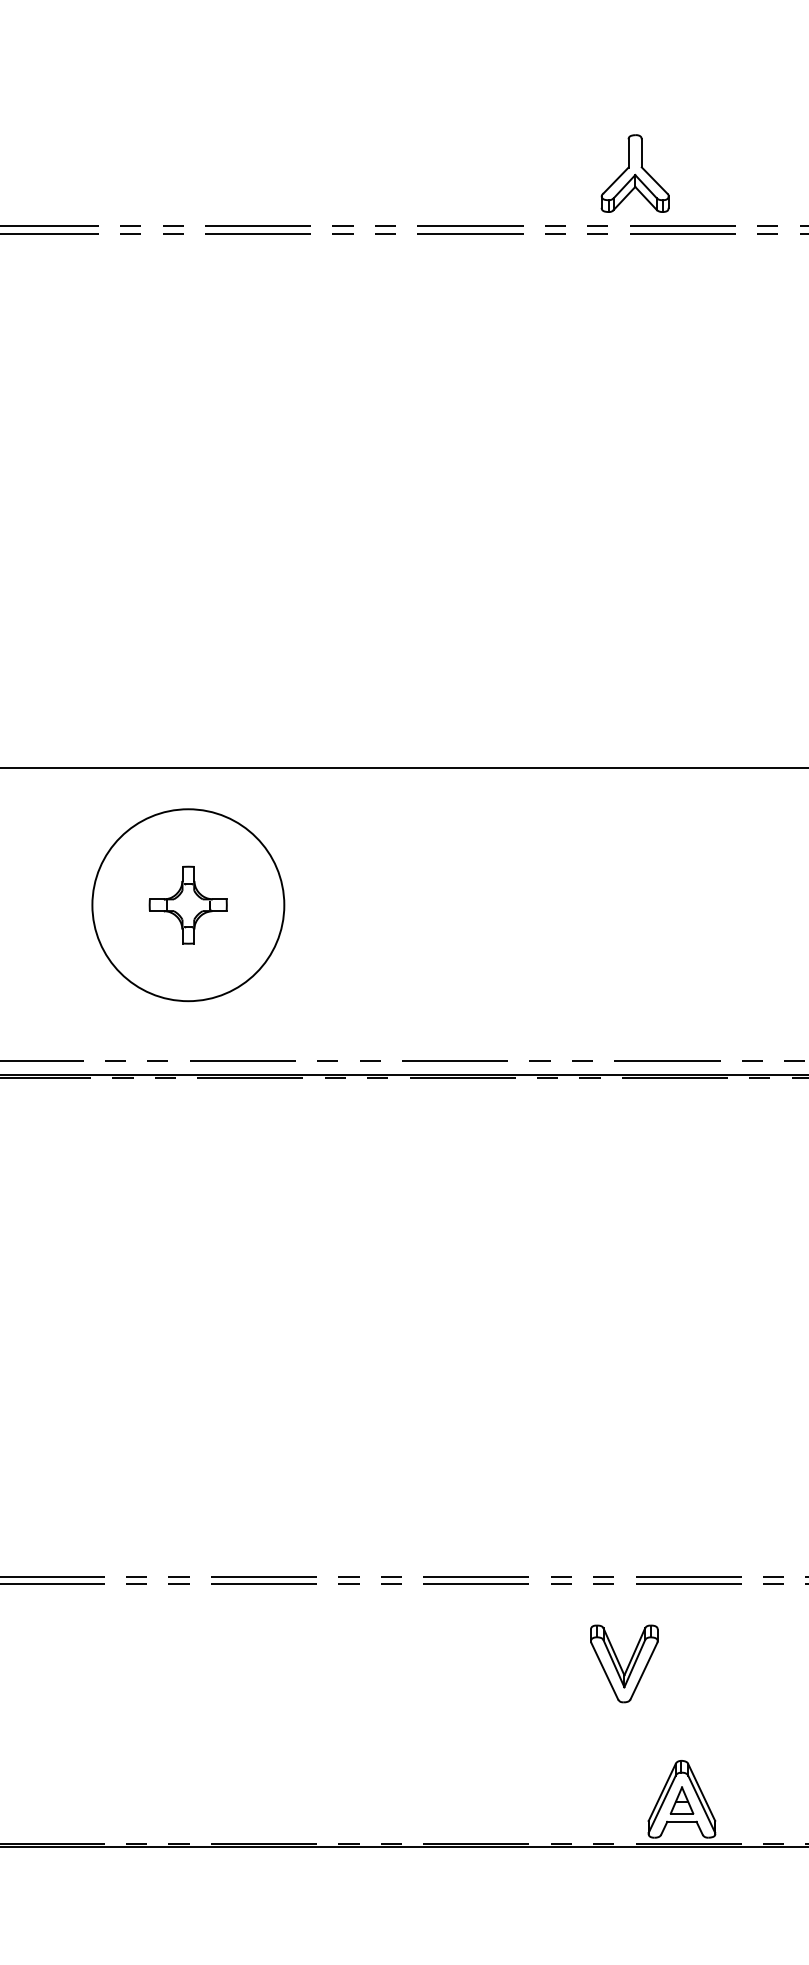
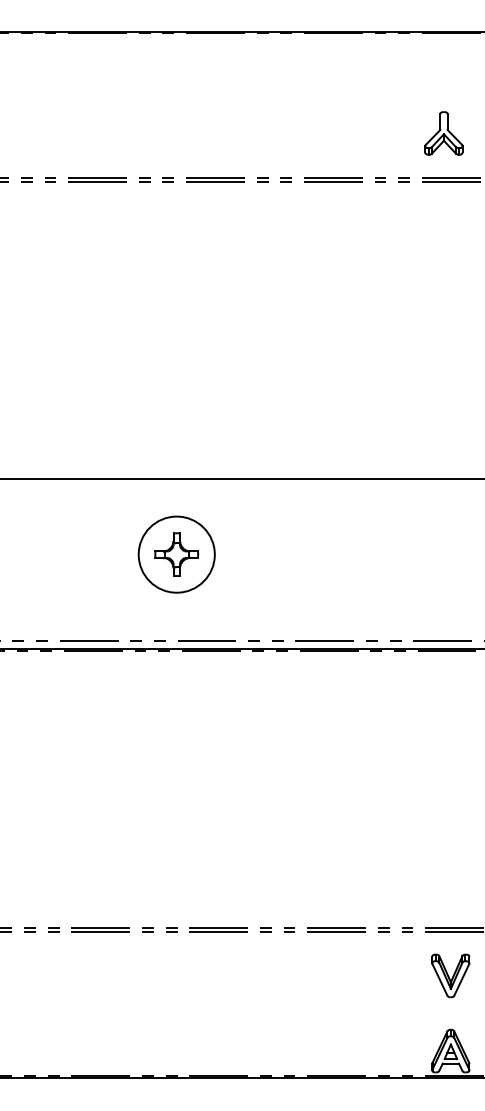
part: (634, 173) -> (443, 133), moved
circle: (187, 904) -> (176, 554), size x0.71
part: (623, 1663) -> (450, 975), moved

